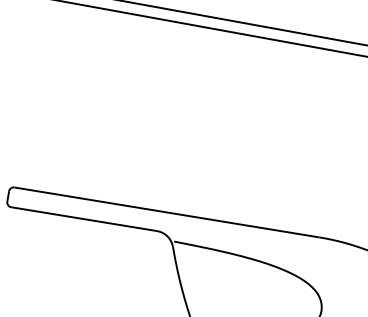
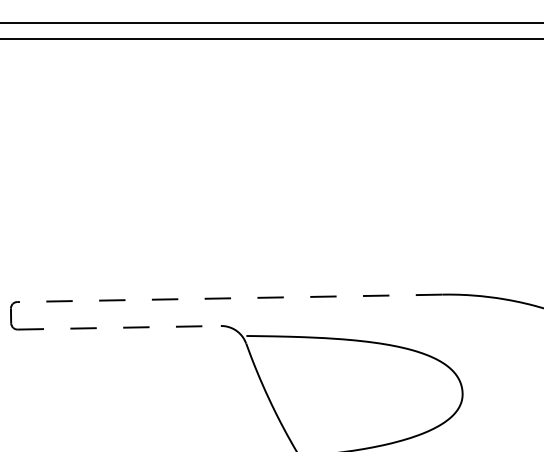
line: (166, 212) -> (229, 298), solid -> dashed
line: (84, 219) -> (119, 327), solid -> dashed

